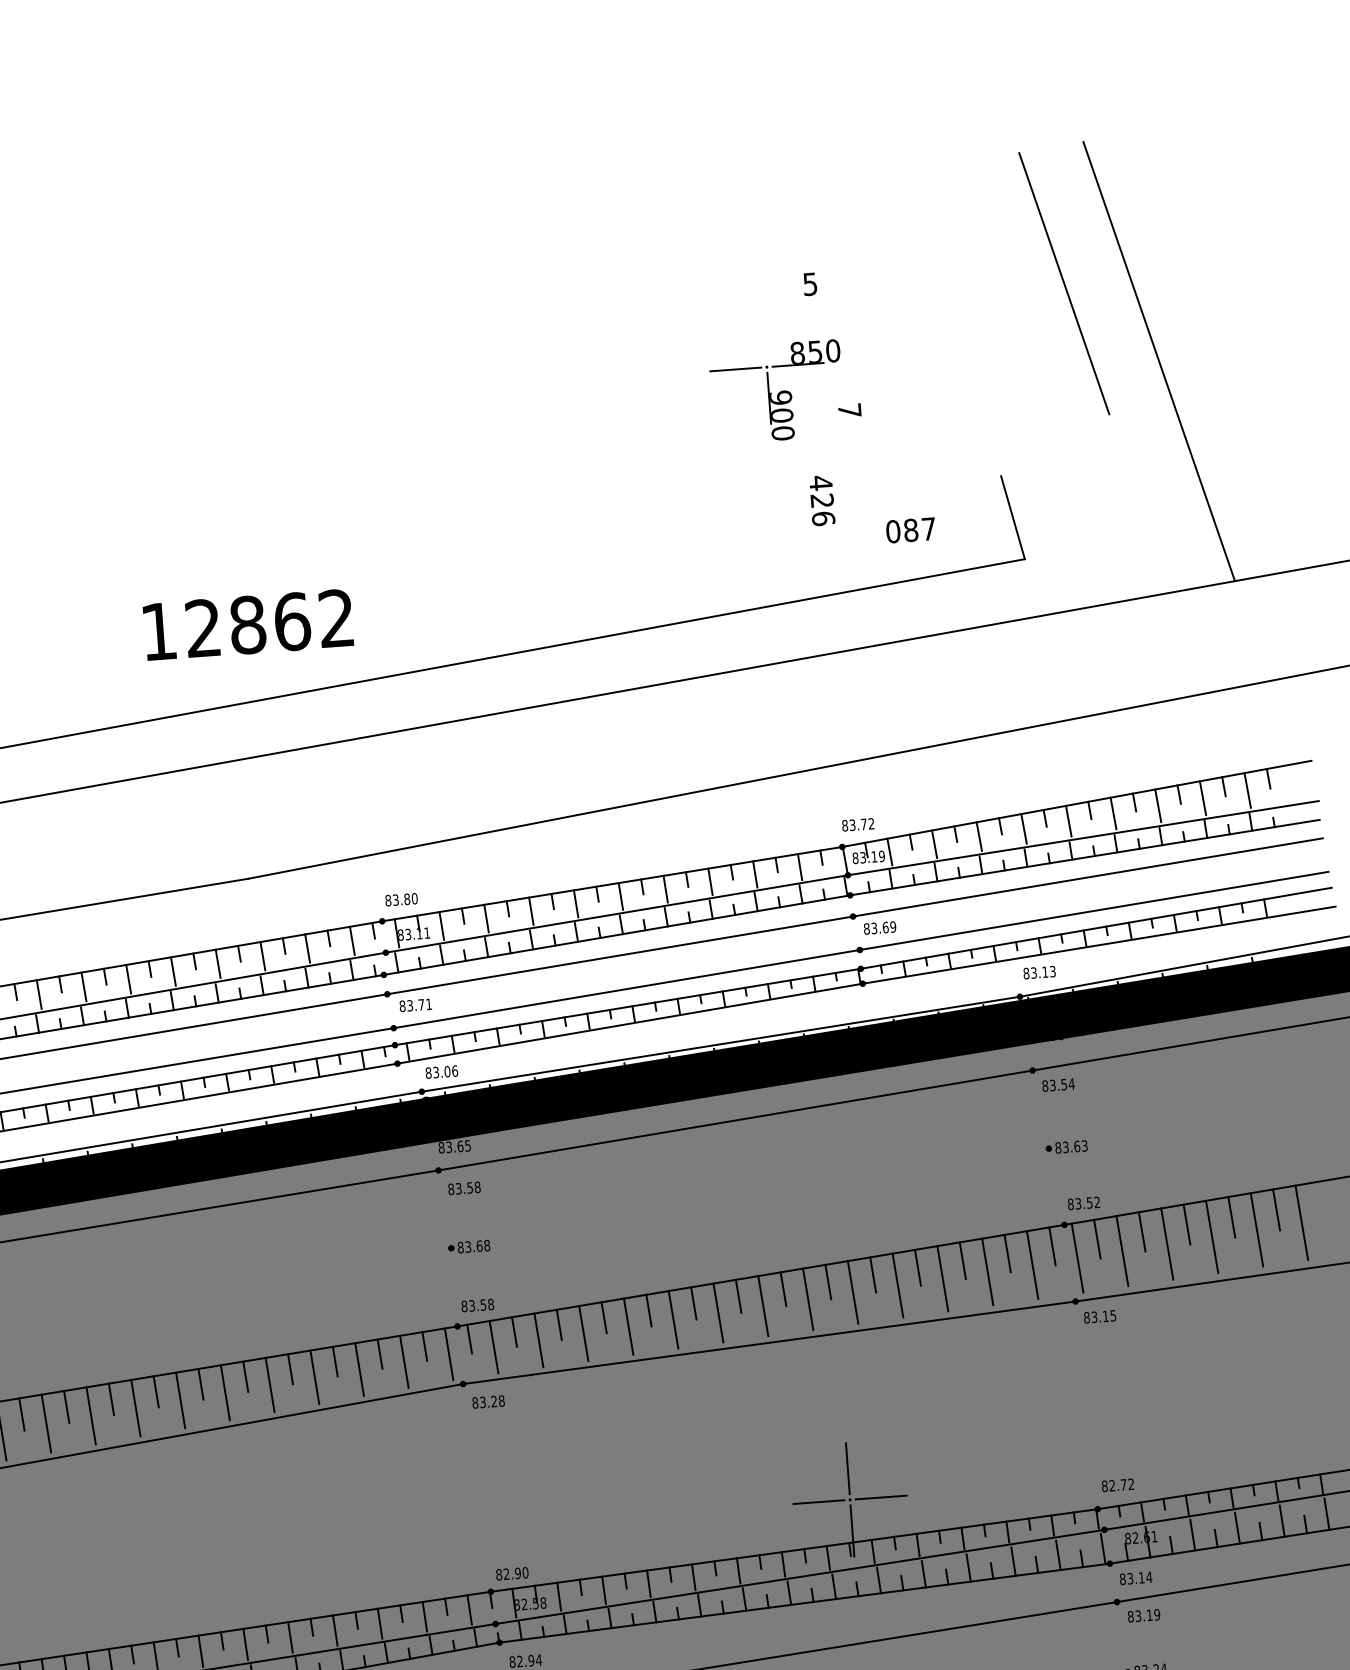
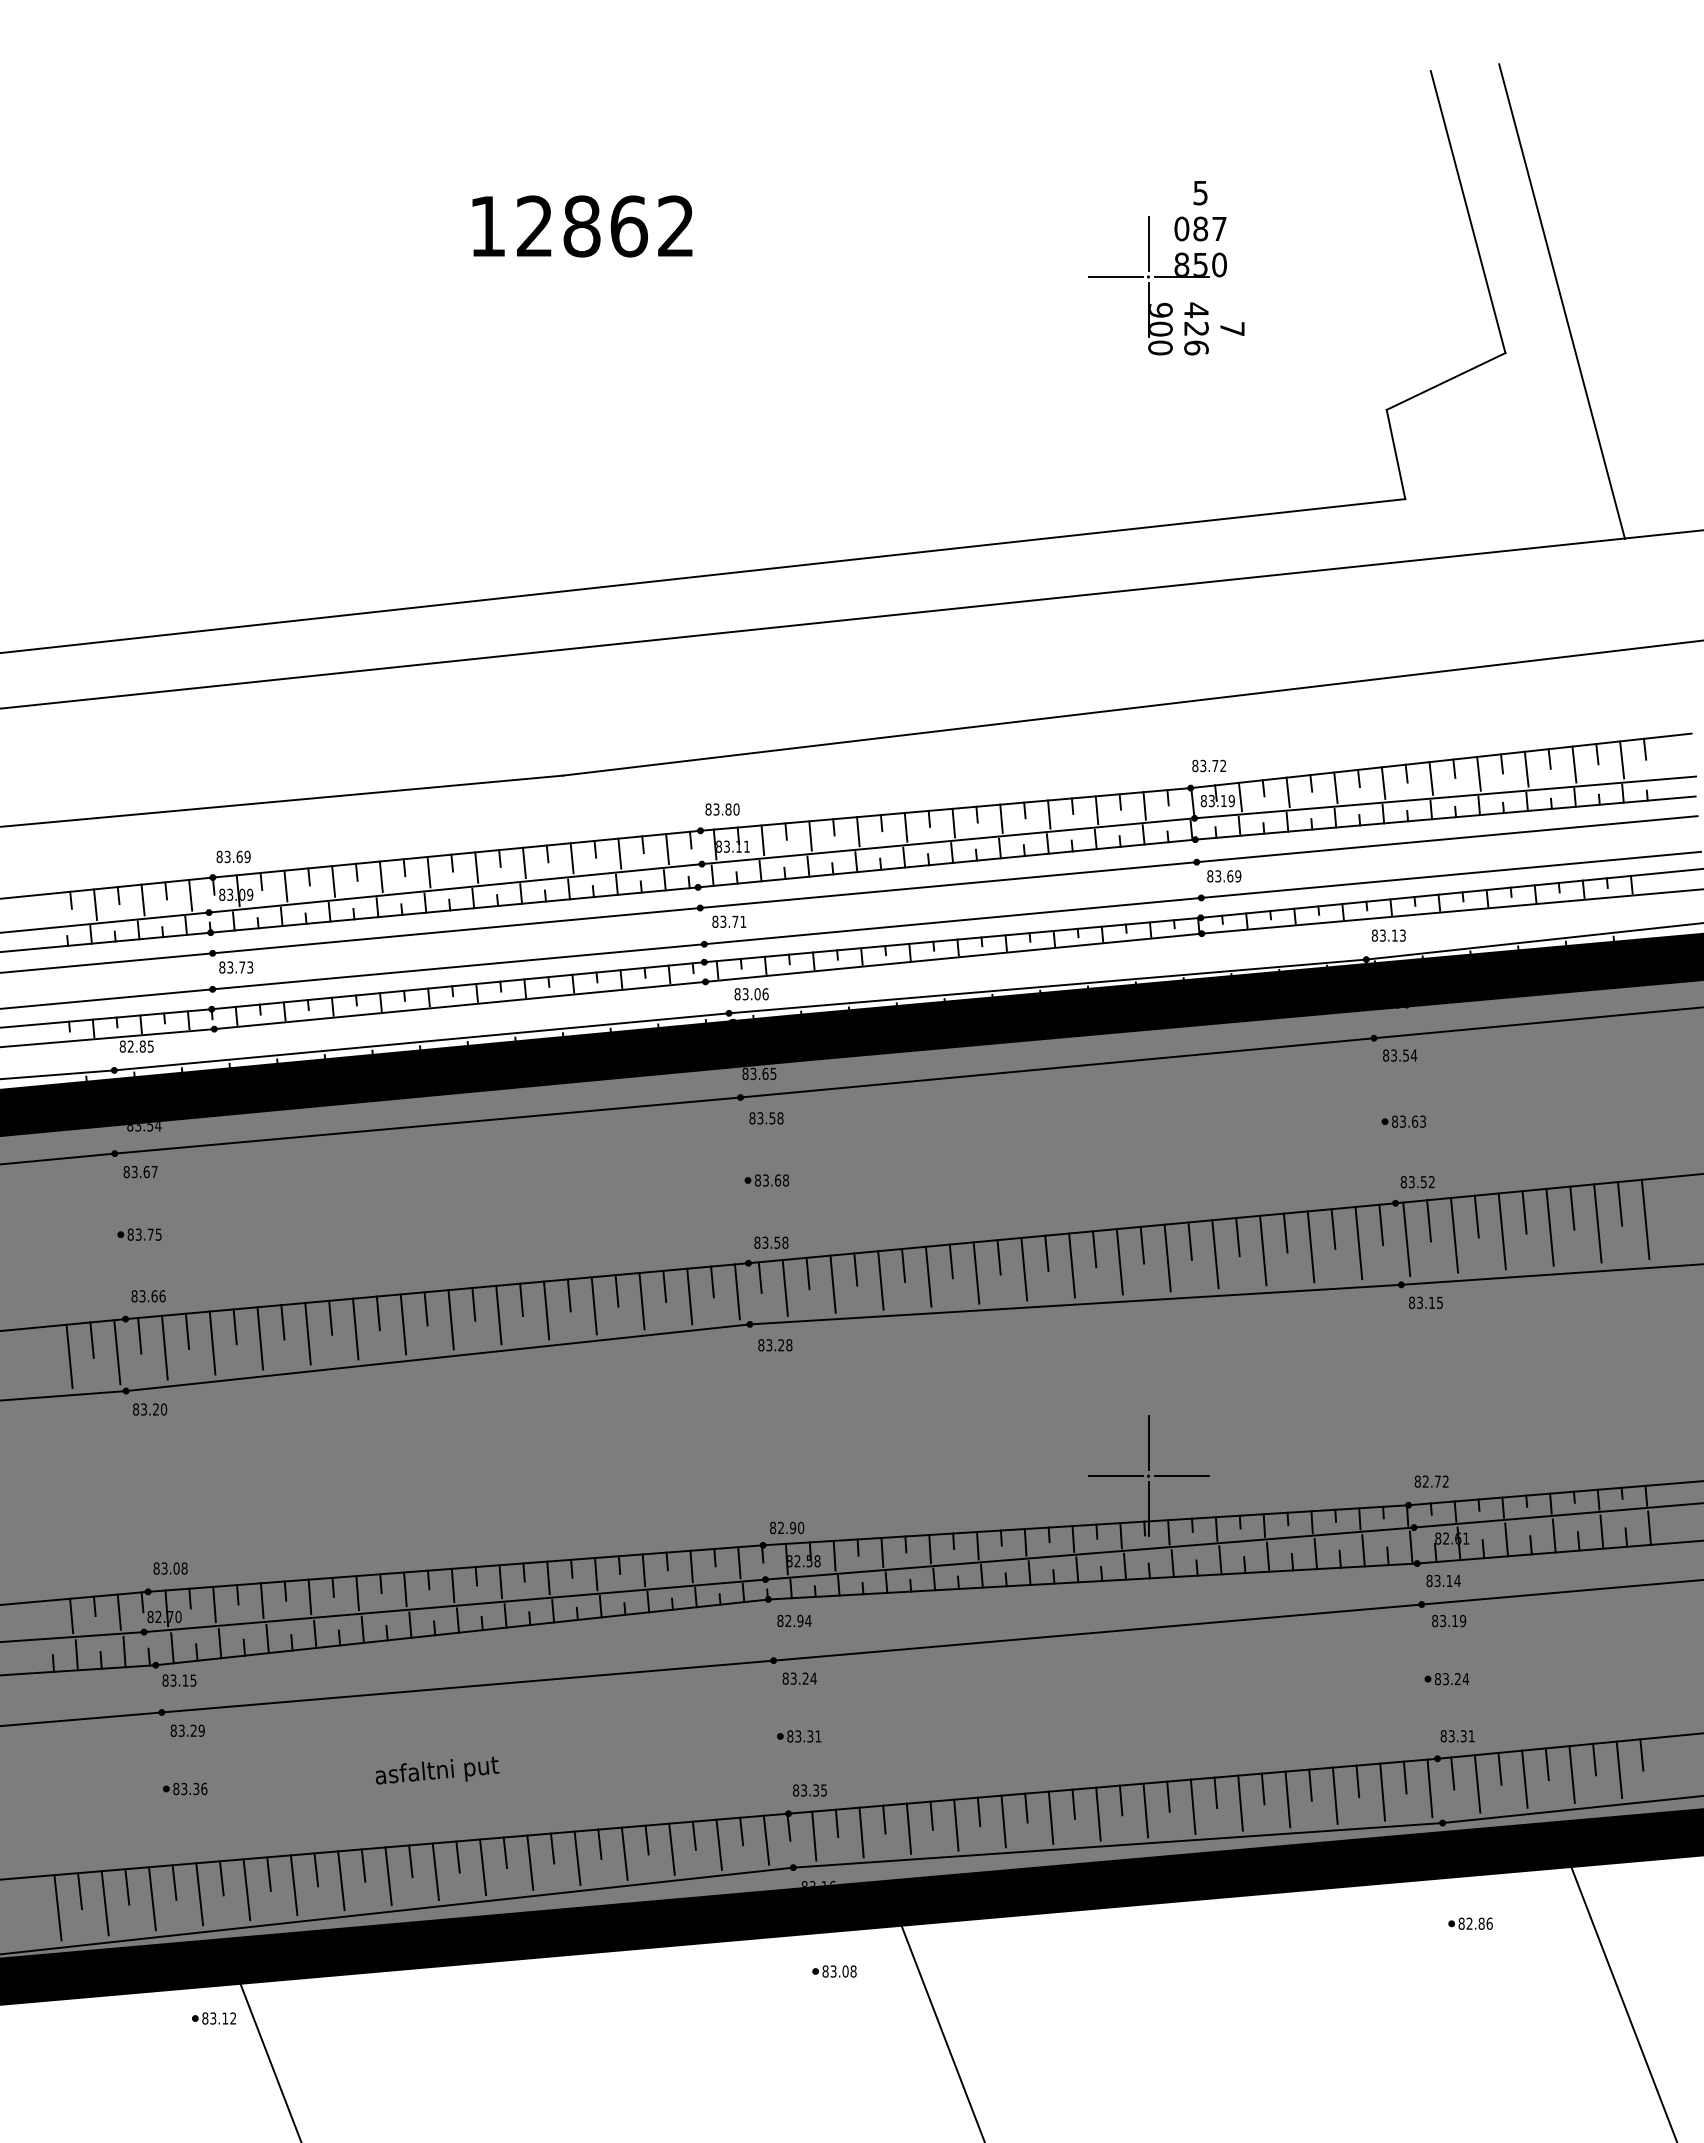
line: (764, 335) -> (1148, 243), added
line: (1054, 445) -> (1445, 381), added
text: (822, 500) -> (1196, 328), moved
text: (910, 529) -> (1200, 228), moved
text: (248, 625) -> (582, 226), moved

